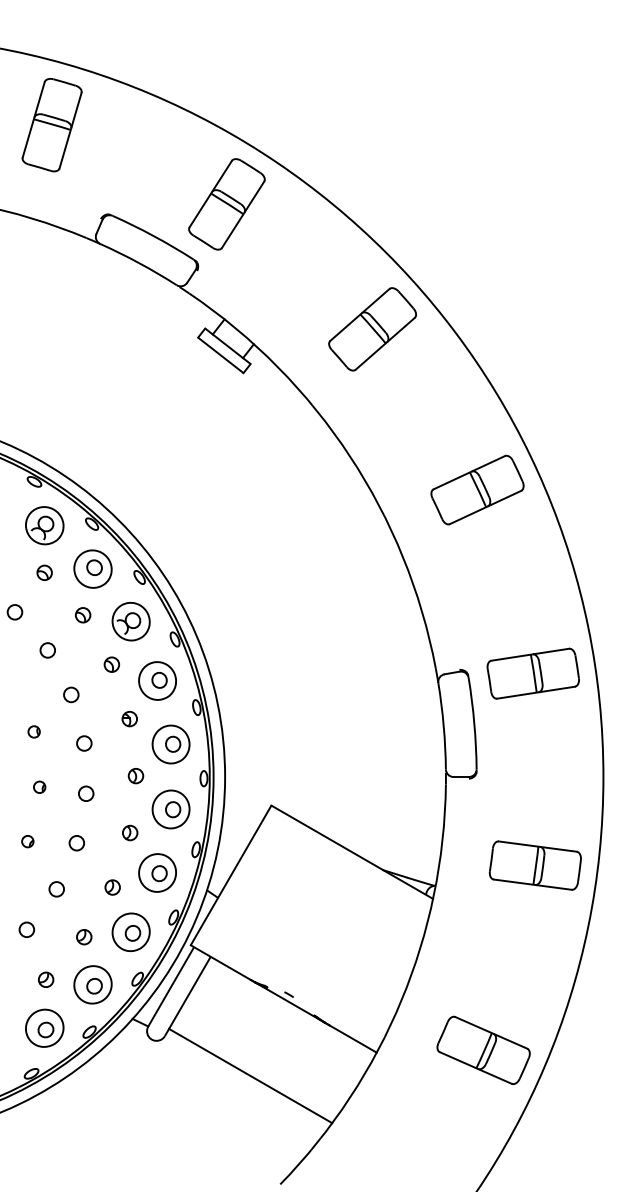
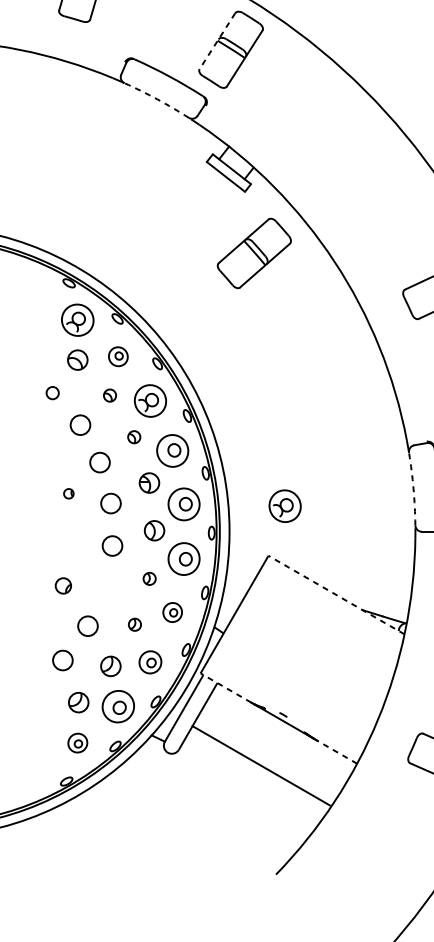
line: (210, 194) -> (217, 41), solid -> dashed
arc: (139, 263) -> (157, 99), solid -> dashed
part: (372, 329) -> (254, 253), moved
part: (92, 568) -> (117, 356), size x0.6
part: (44, 572) -> (77, 359), size x1.6
circle: (47, 650) -> (80, 425), size x1.6
circle: (71, 694) -> (100, 462), size x1.6
part: (129, 718) -> (149, 482), size x1.6
arc: (443, 726) -> (413, 489), solid -> dashed
circle: (84, 743) -> (111, 503), size x1.6
part: (290, 746) -> (284, 506), added
part: (135, 776) -> (154, 531), size x1.6
part: (39, 786) -> (73, 539), removed
circle: (86, 793) -> (112, 545), size x1.6
part: (27, 841) -> (63, 586), size x1.6
circle: (76, 843) -> (104, 587), removed
line: (351, 852) -> (335, 595), solid -> dashed
part: (157, 872) -> (172, 612), size x0.6
circle: (56, 889) -> (87, 626), size x1.6
circle: (26, 929) -> (62, 660), size x1.6
part: (130, 931) -> (149, 661), size x0.7
part: (84, 937) -> (111, 666), size x1.6
line: (220, 962) -> (225, 687), solid -> dashed
part: (46, 979) -> (79, 702), size x1.6
part: (44, 1027) -> (77, 742), size x0.6
line: (352, 1038) -> (336, 751), solid -> dashed
line: (250, 1075) -> (261, 765), moved

